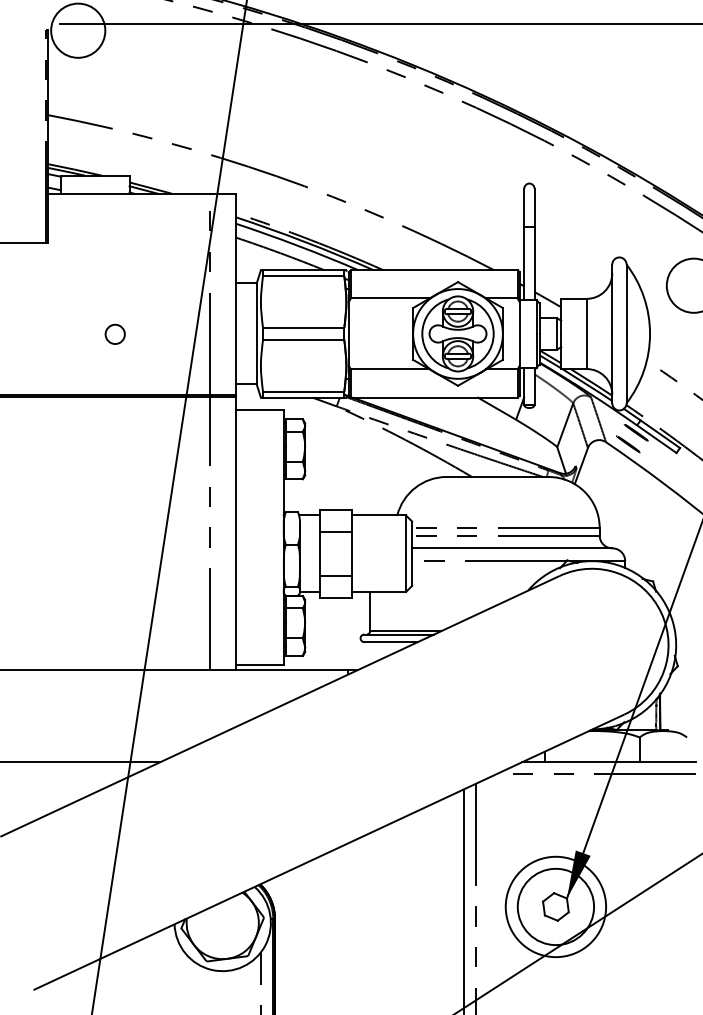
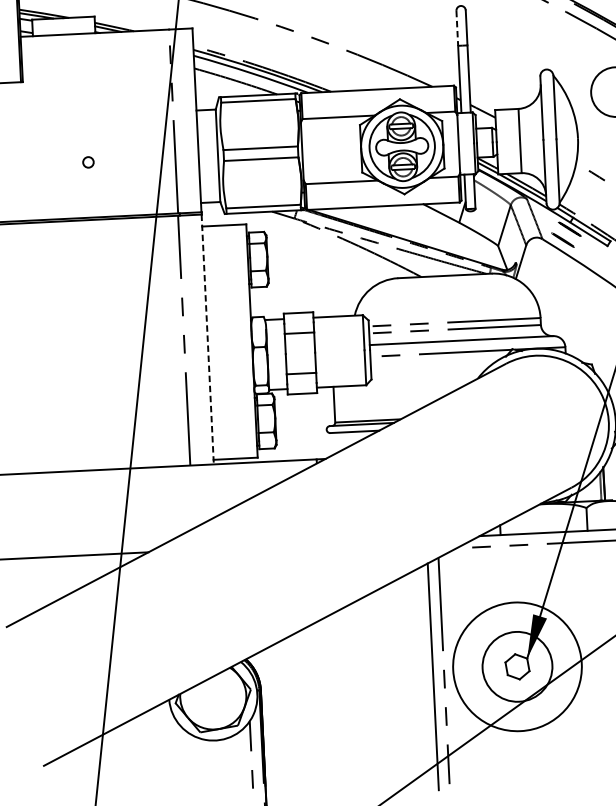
line: (524, 208) -> (457, 29), solid -> dashed
circle: (114, 333) -> (87, 161), size x0.6
line: (235, 534) -> (207, 340), solid -> dashed
circle: (555, 906) -> (517, 666), size x1.4

